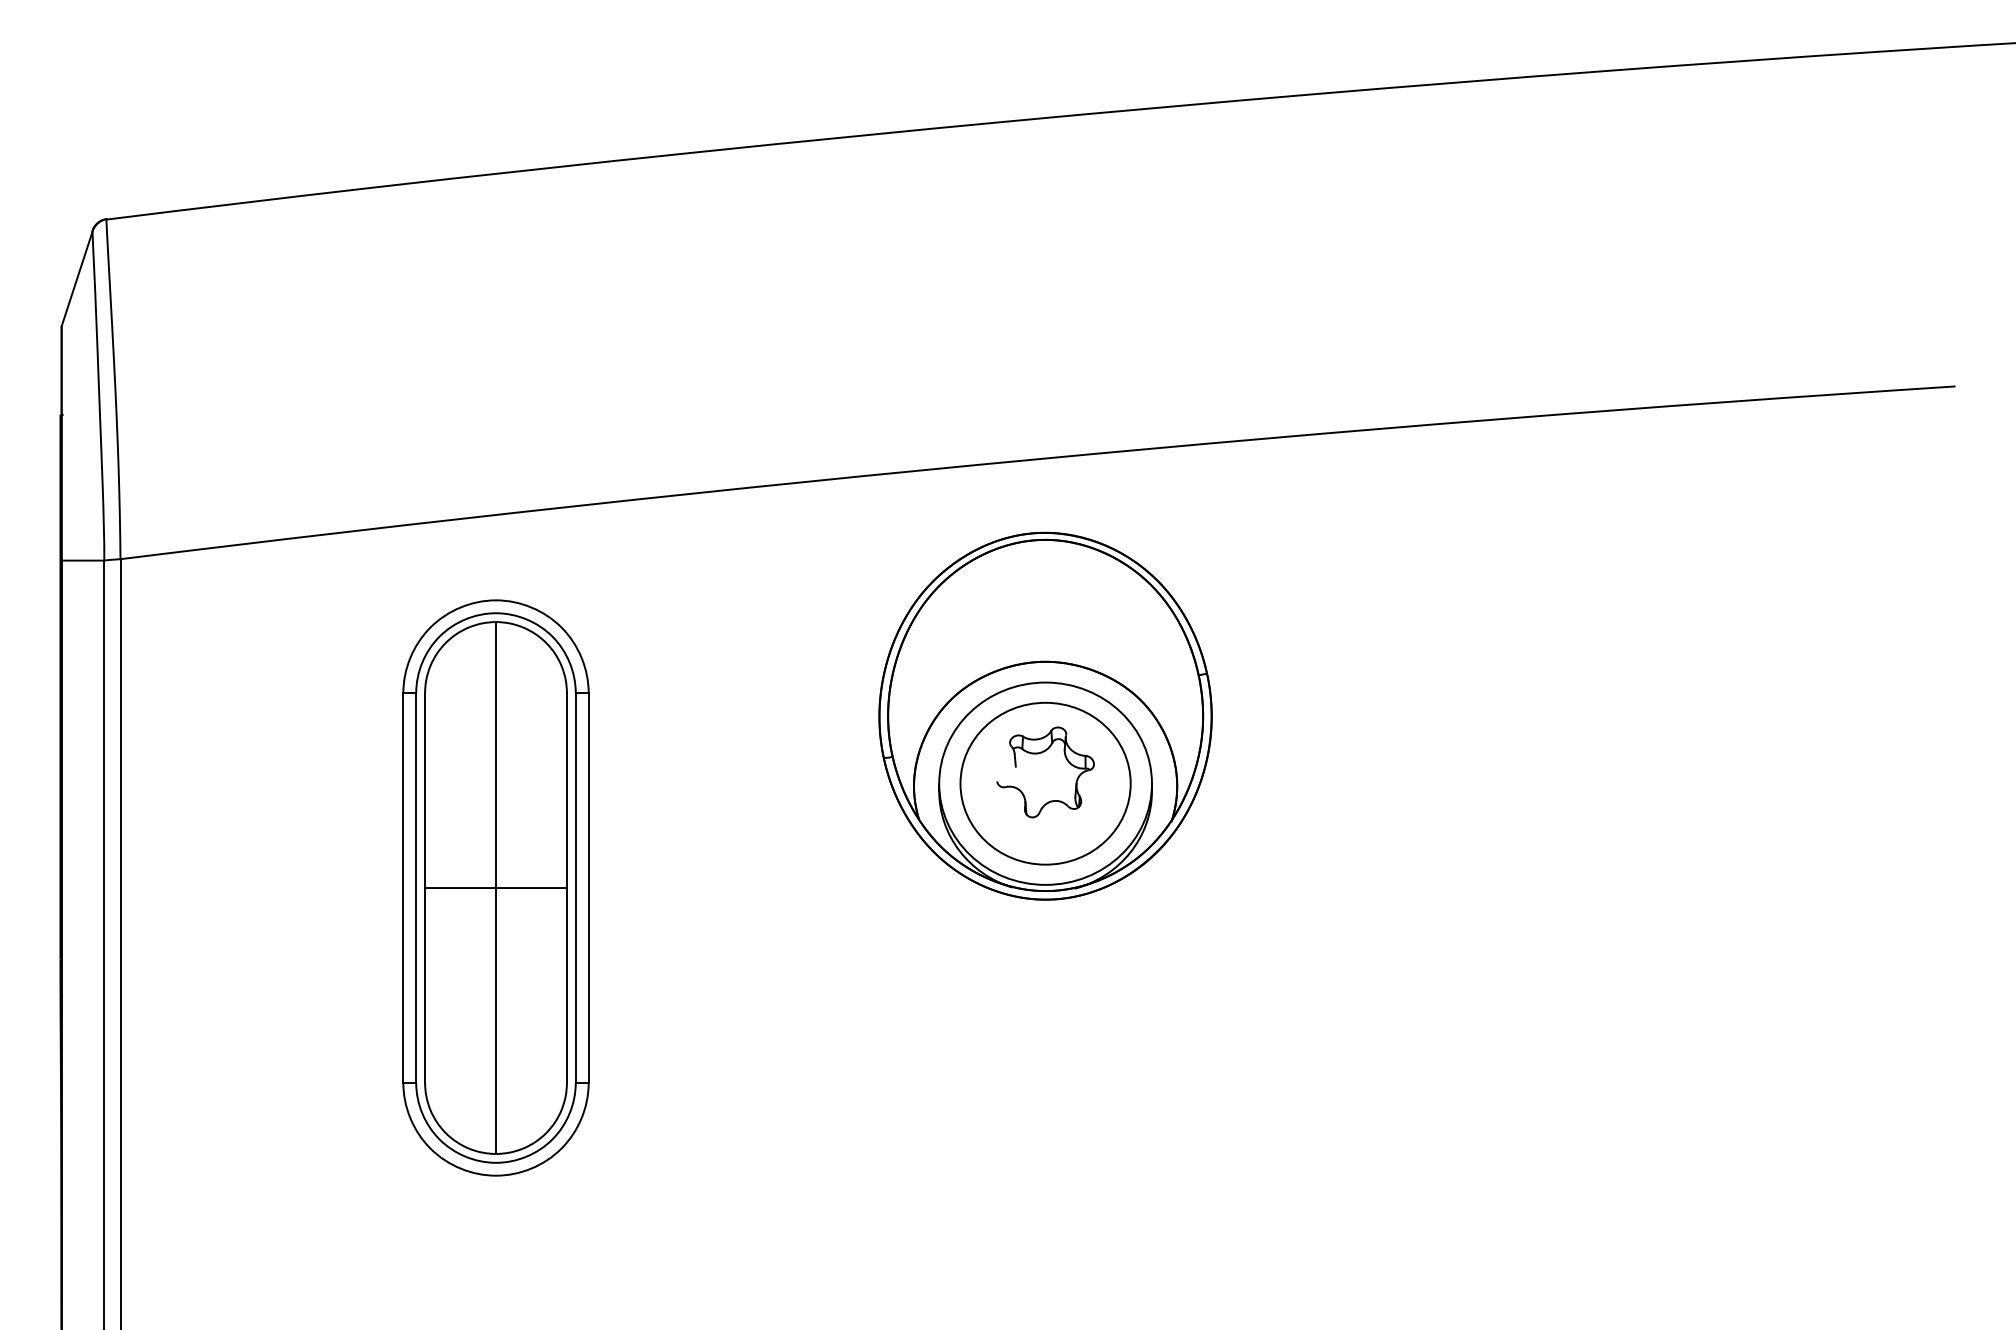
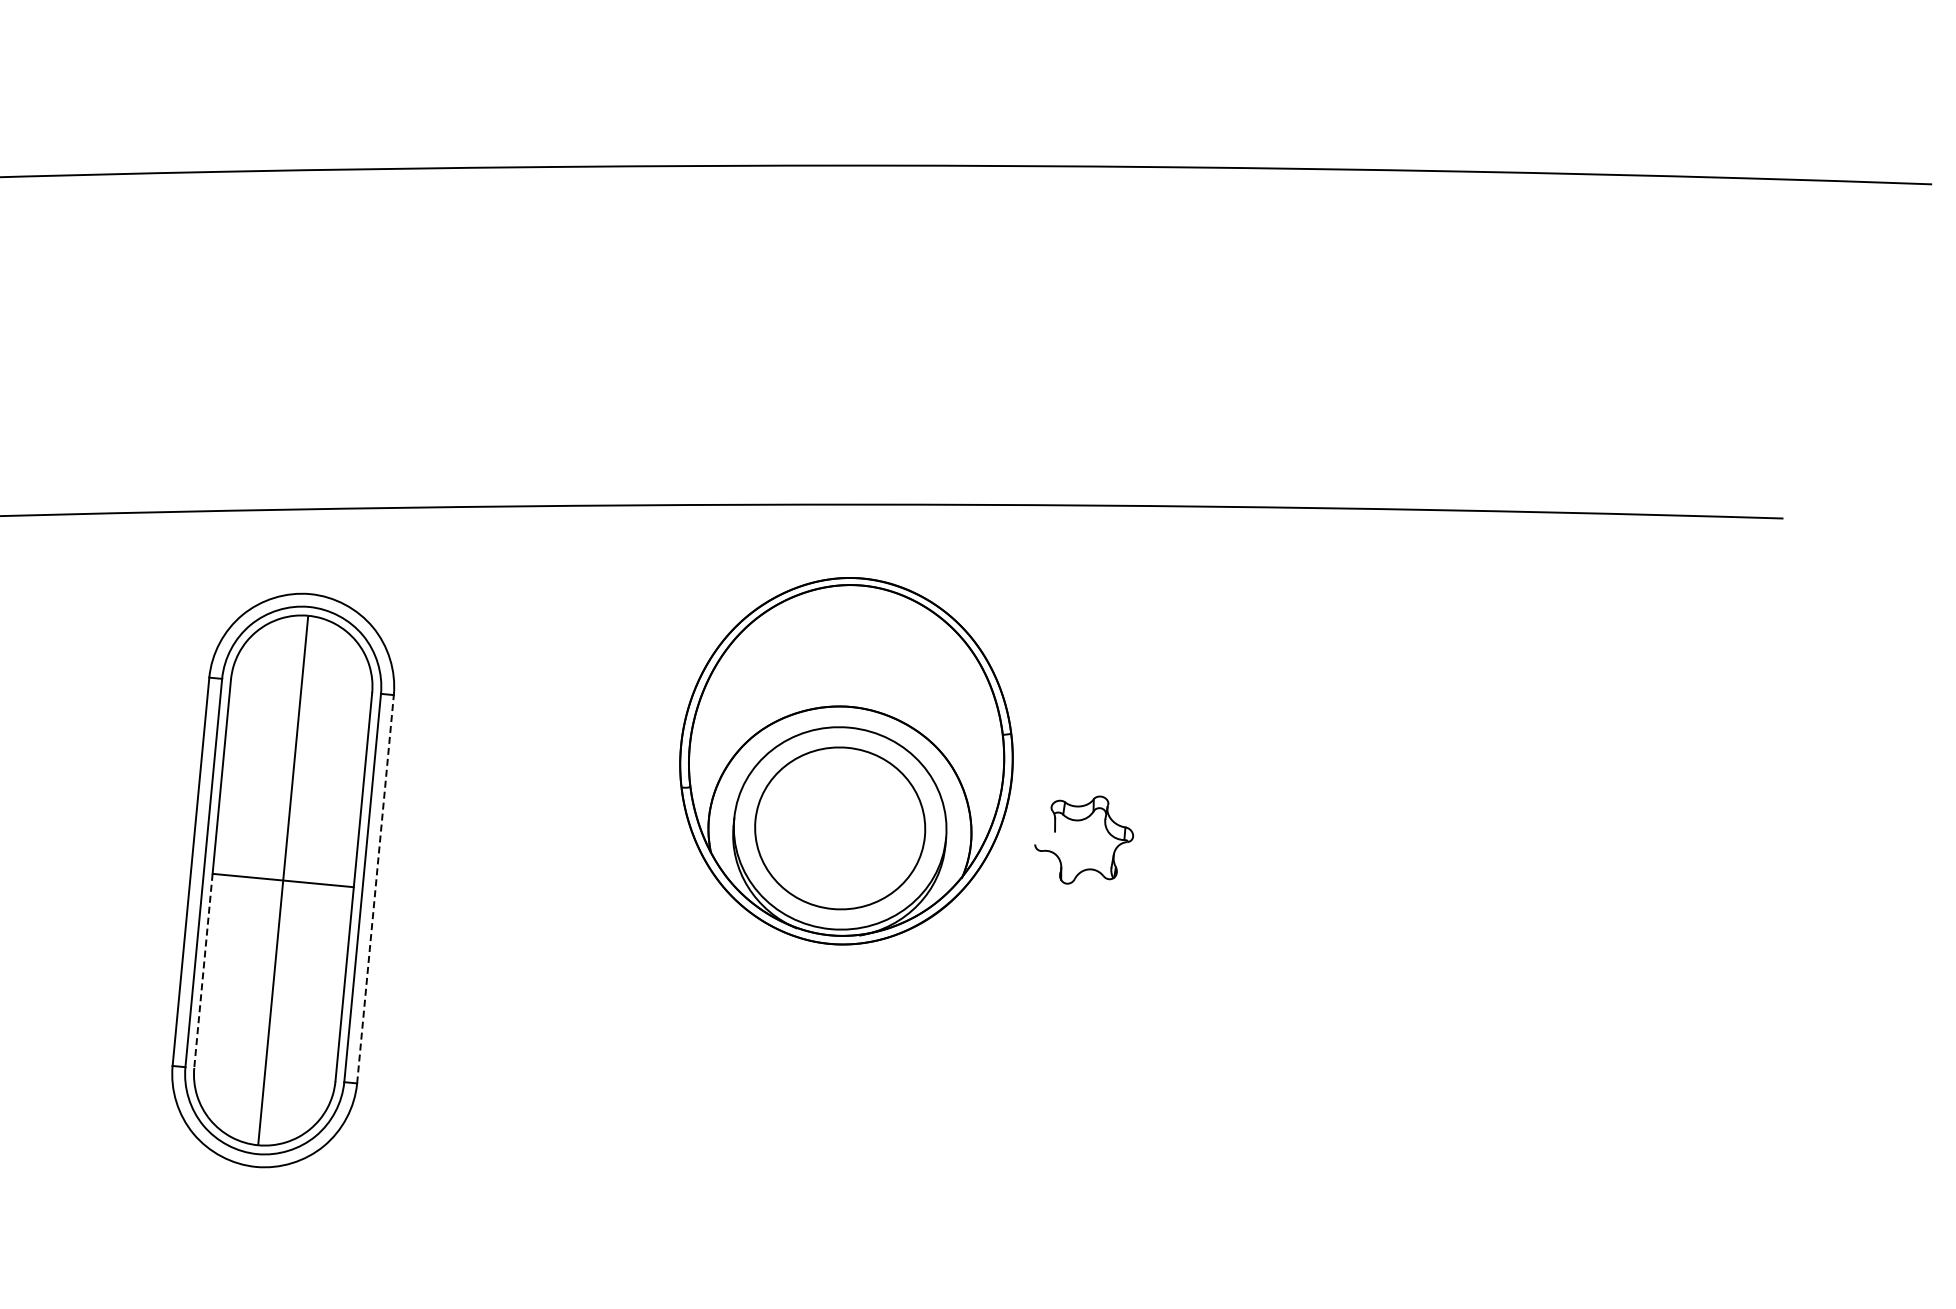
part: (1038, 754) -> (1078, 821), moved
line: (588, 887) -> (375, 888), solid -> dashed
line: (425, 985) -> (203, 970), solid -> dashed

